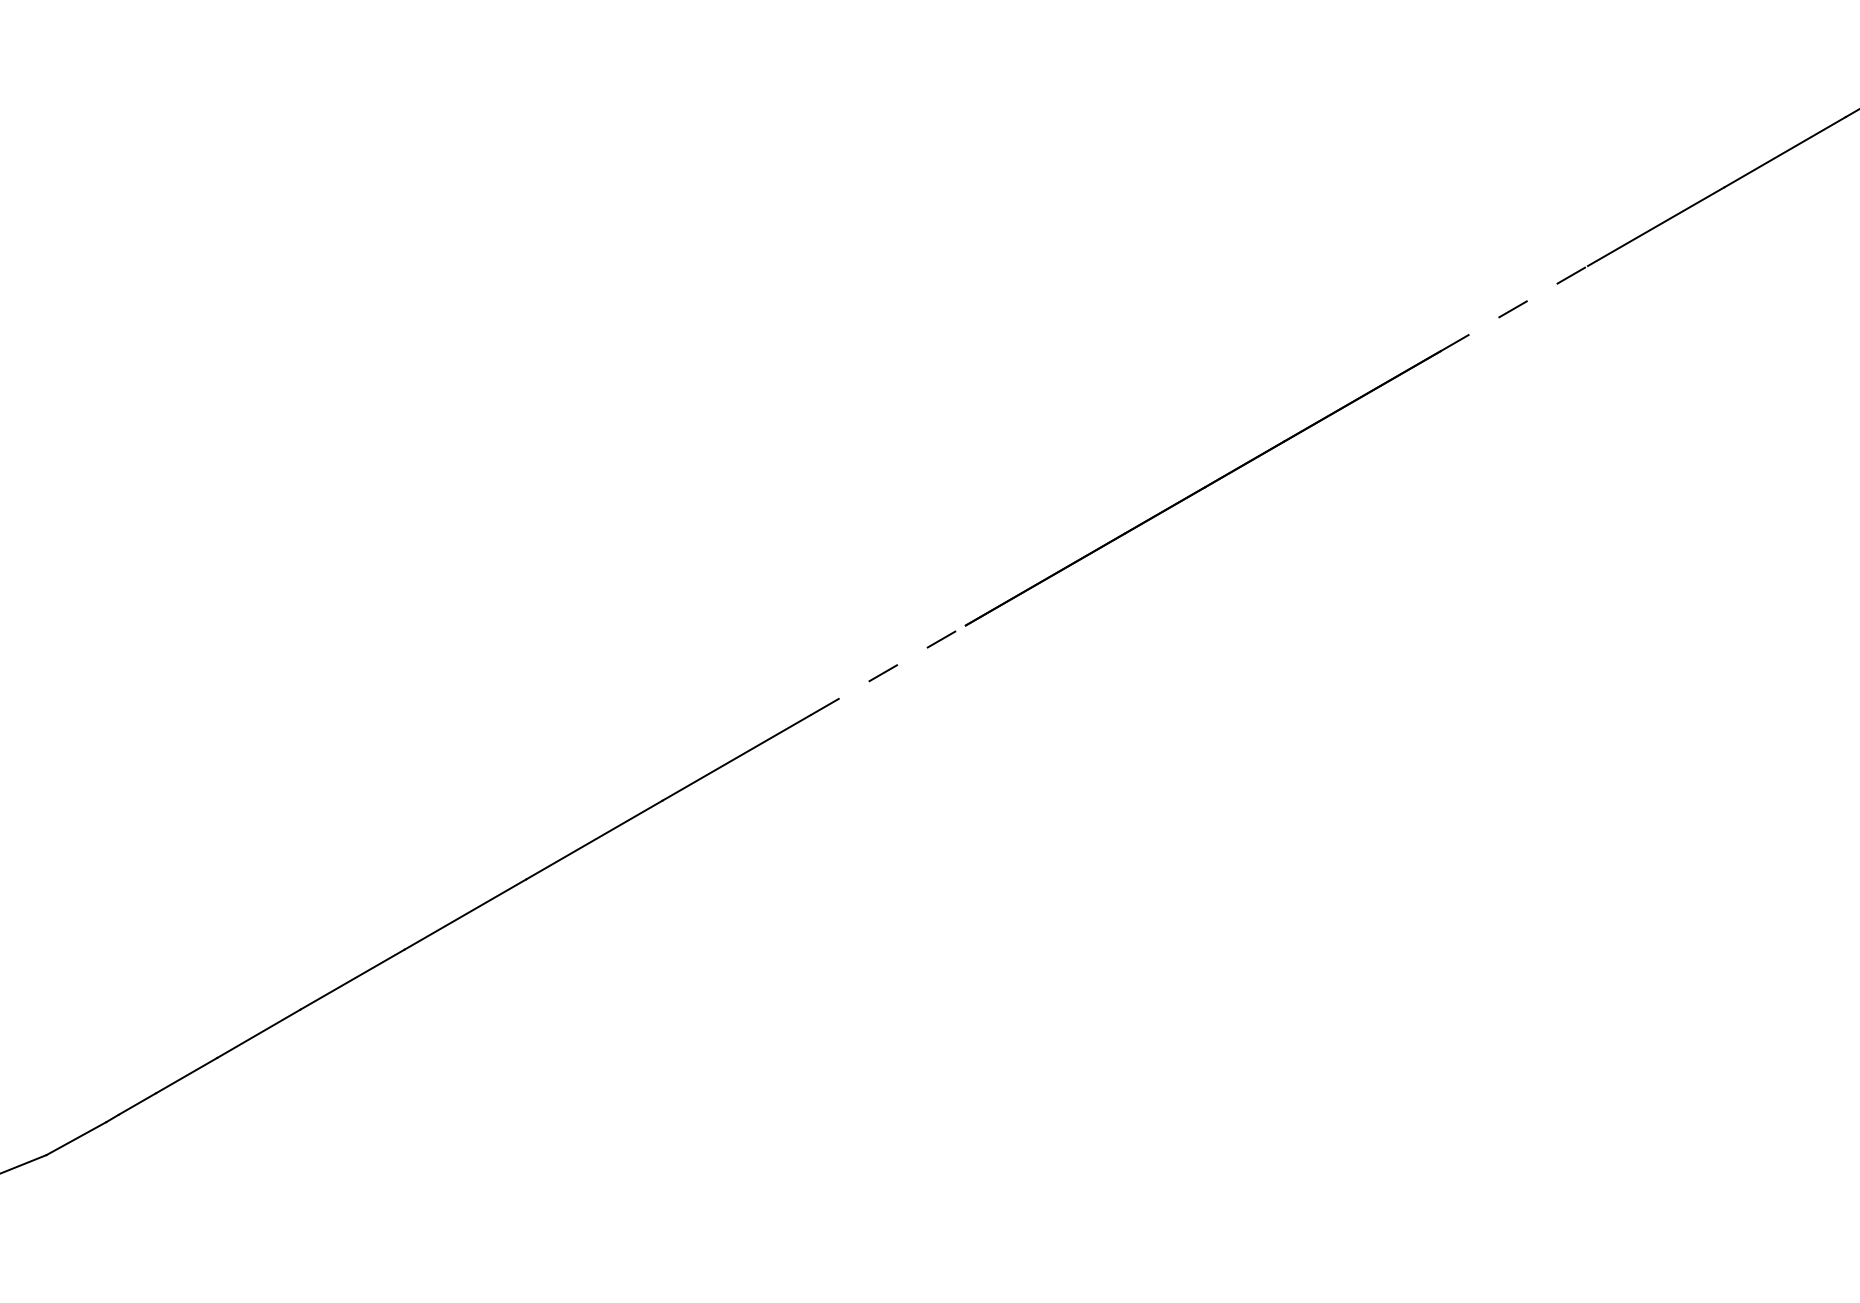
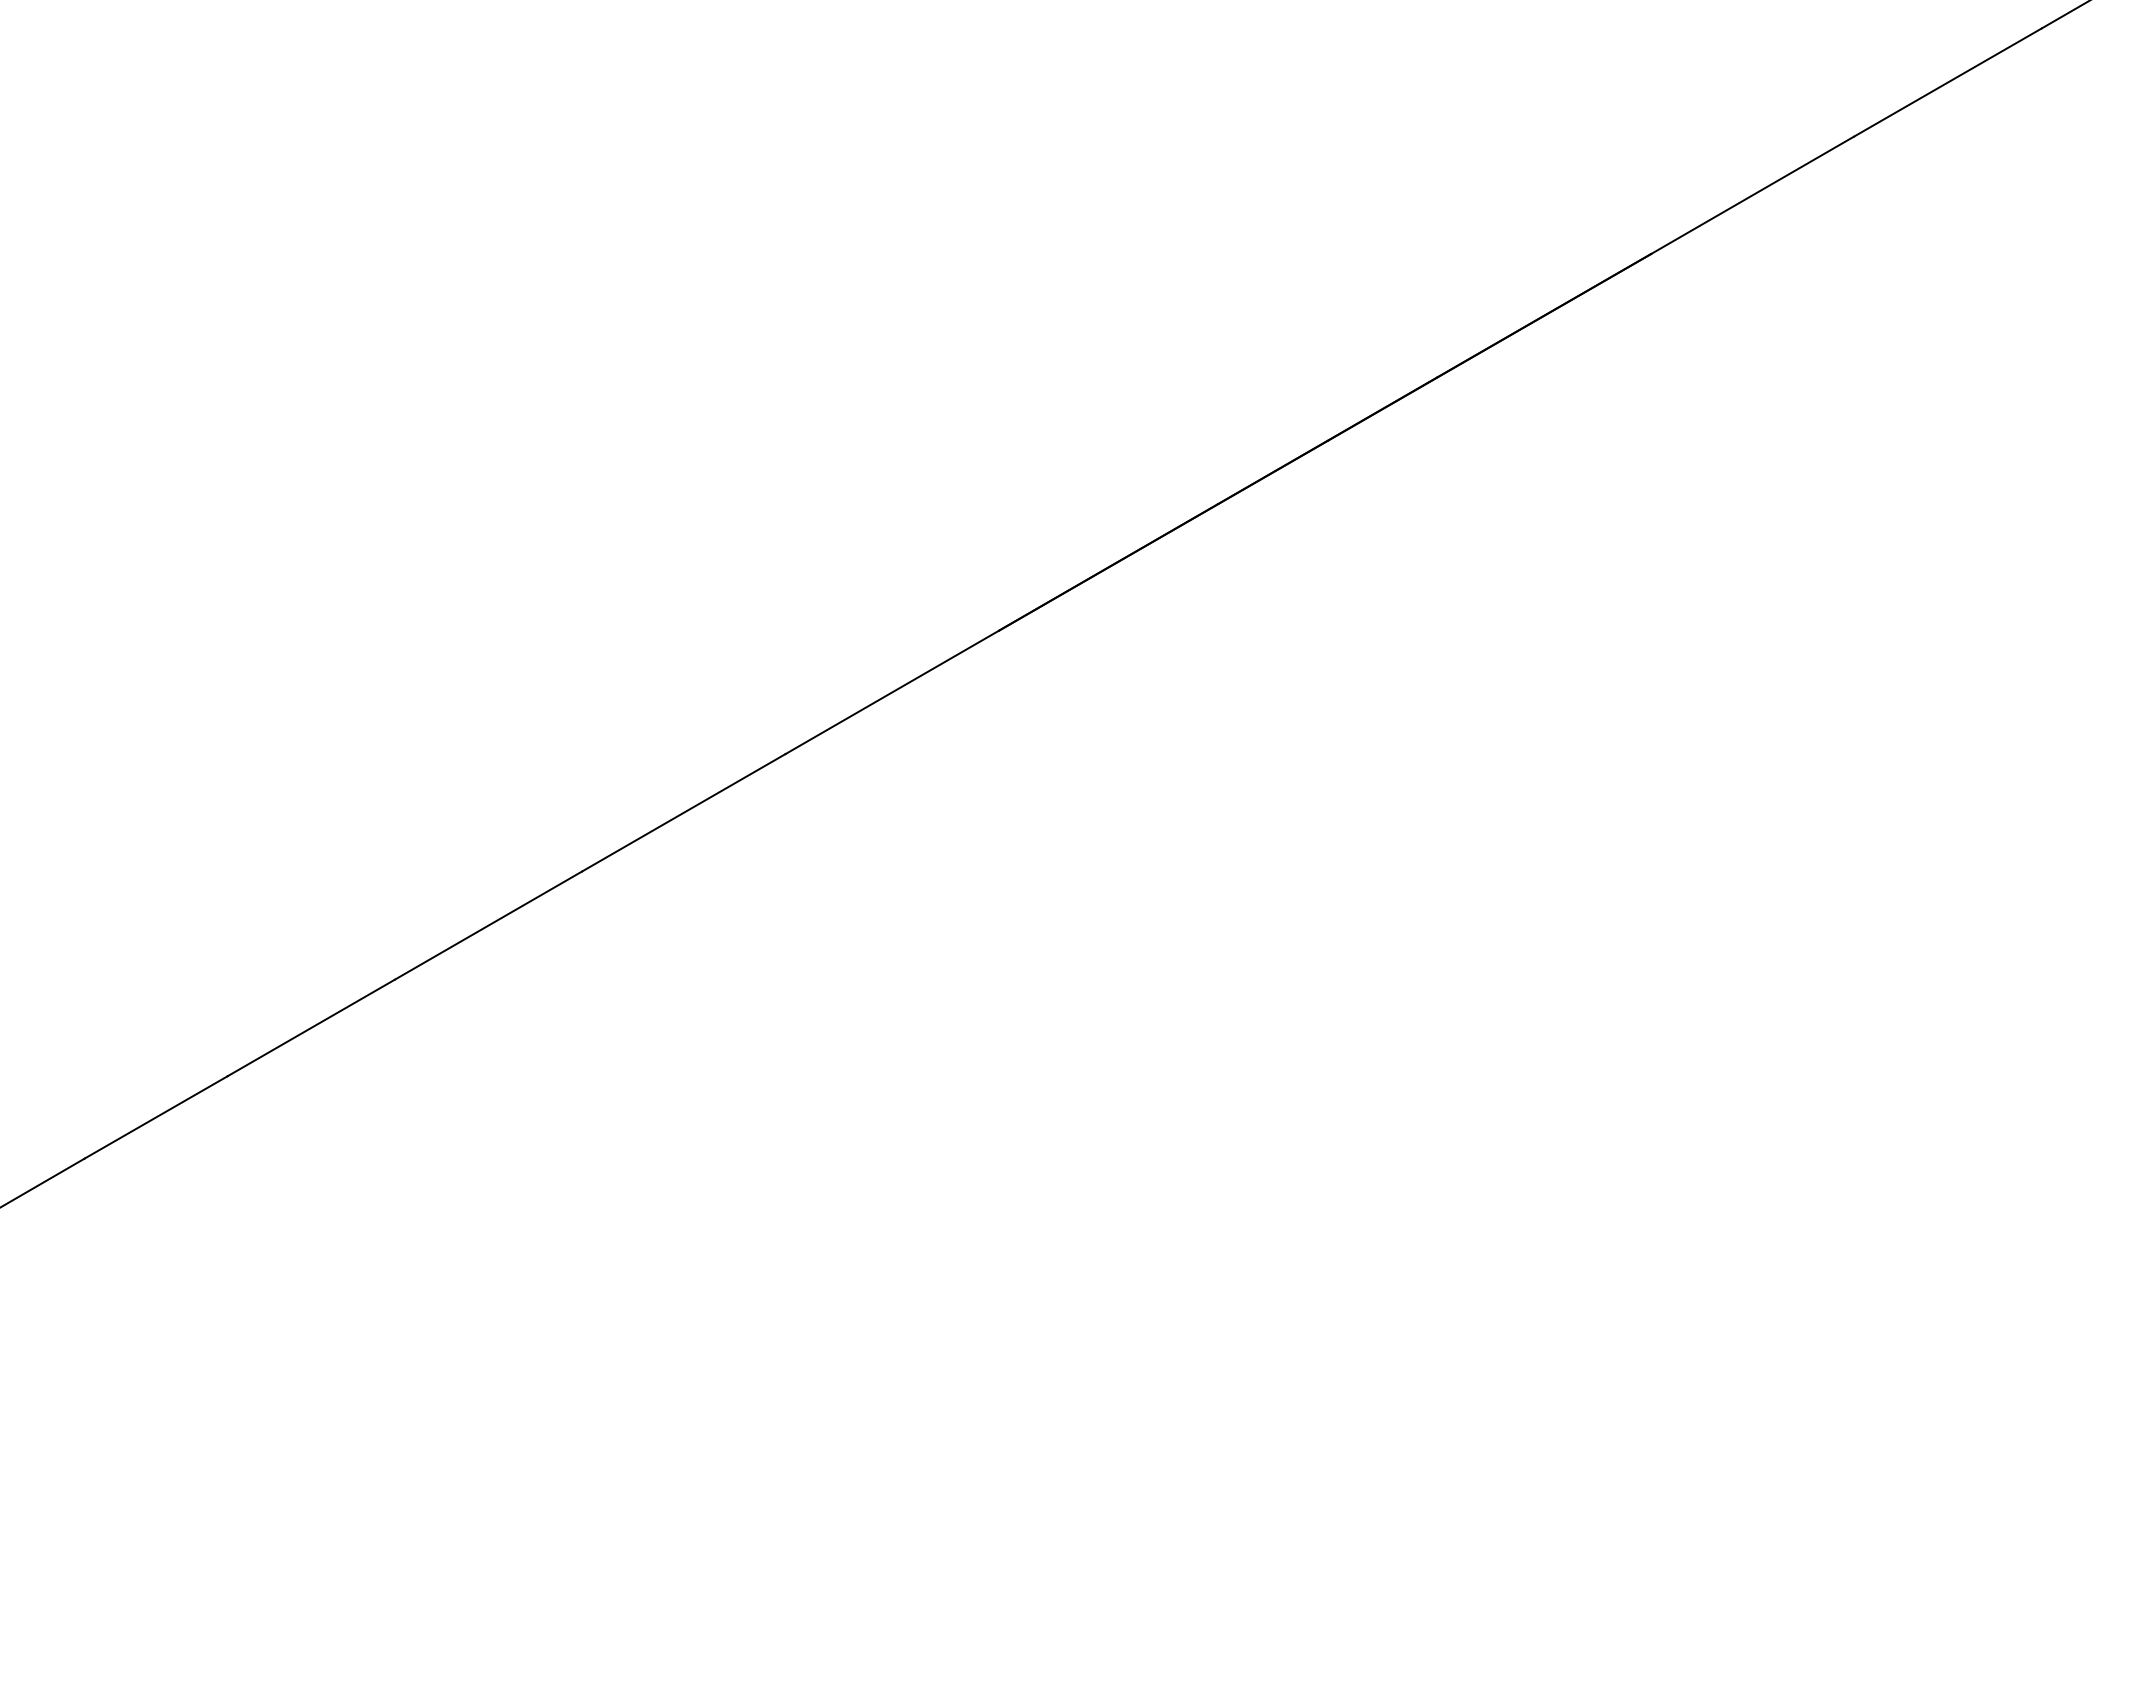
line: (1514, 308) -> (1753, 195), dashed -> solid
line: (888, 670) -> (892, 692), dashed -> solid

